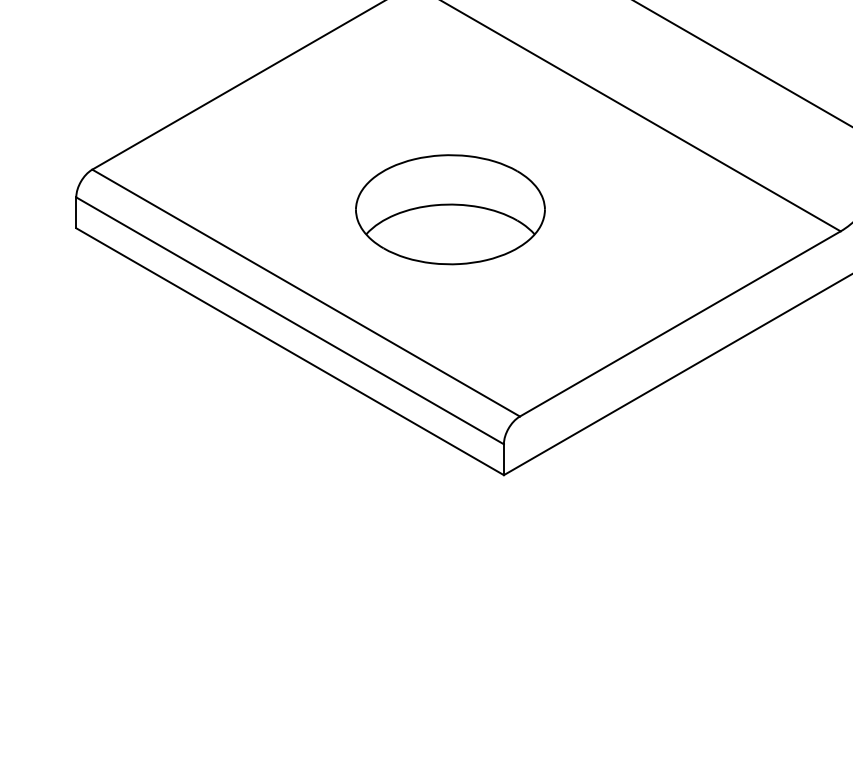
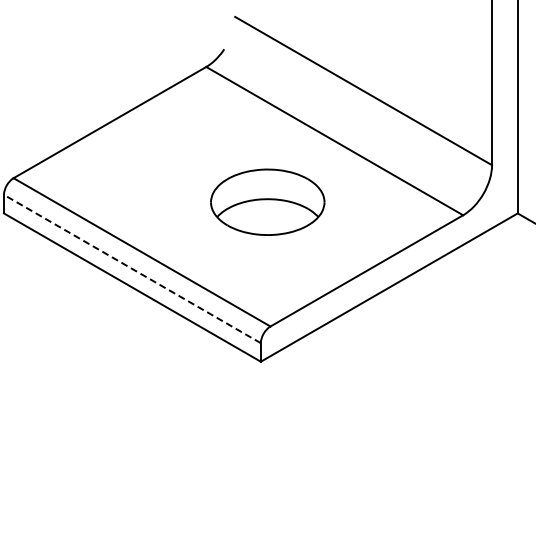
part: (450, 208) -> (267, 201), moved
line: (290, 319) -> (132, 268), solid -> dashed

